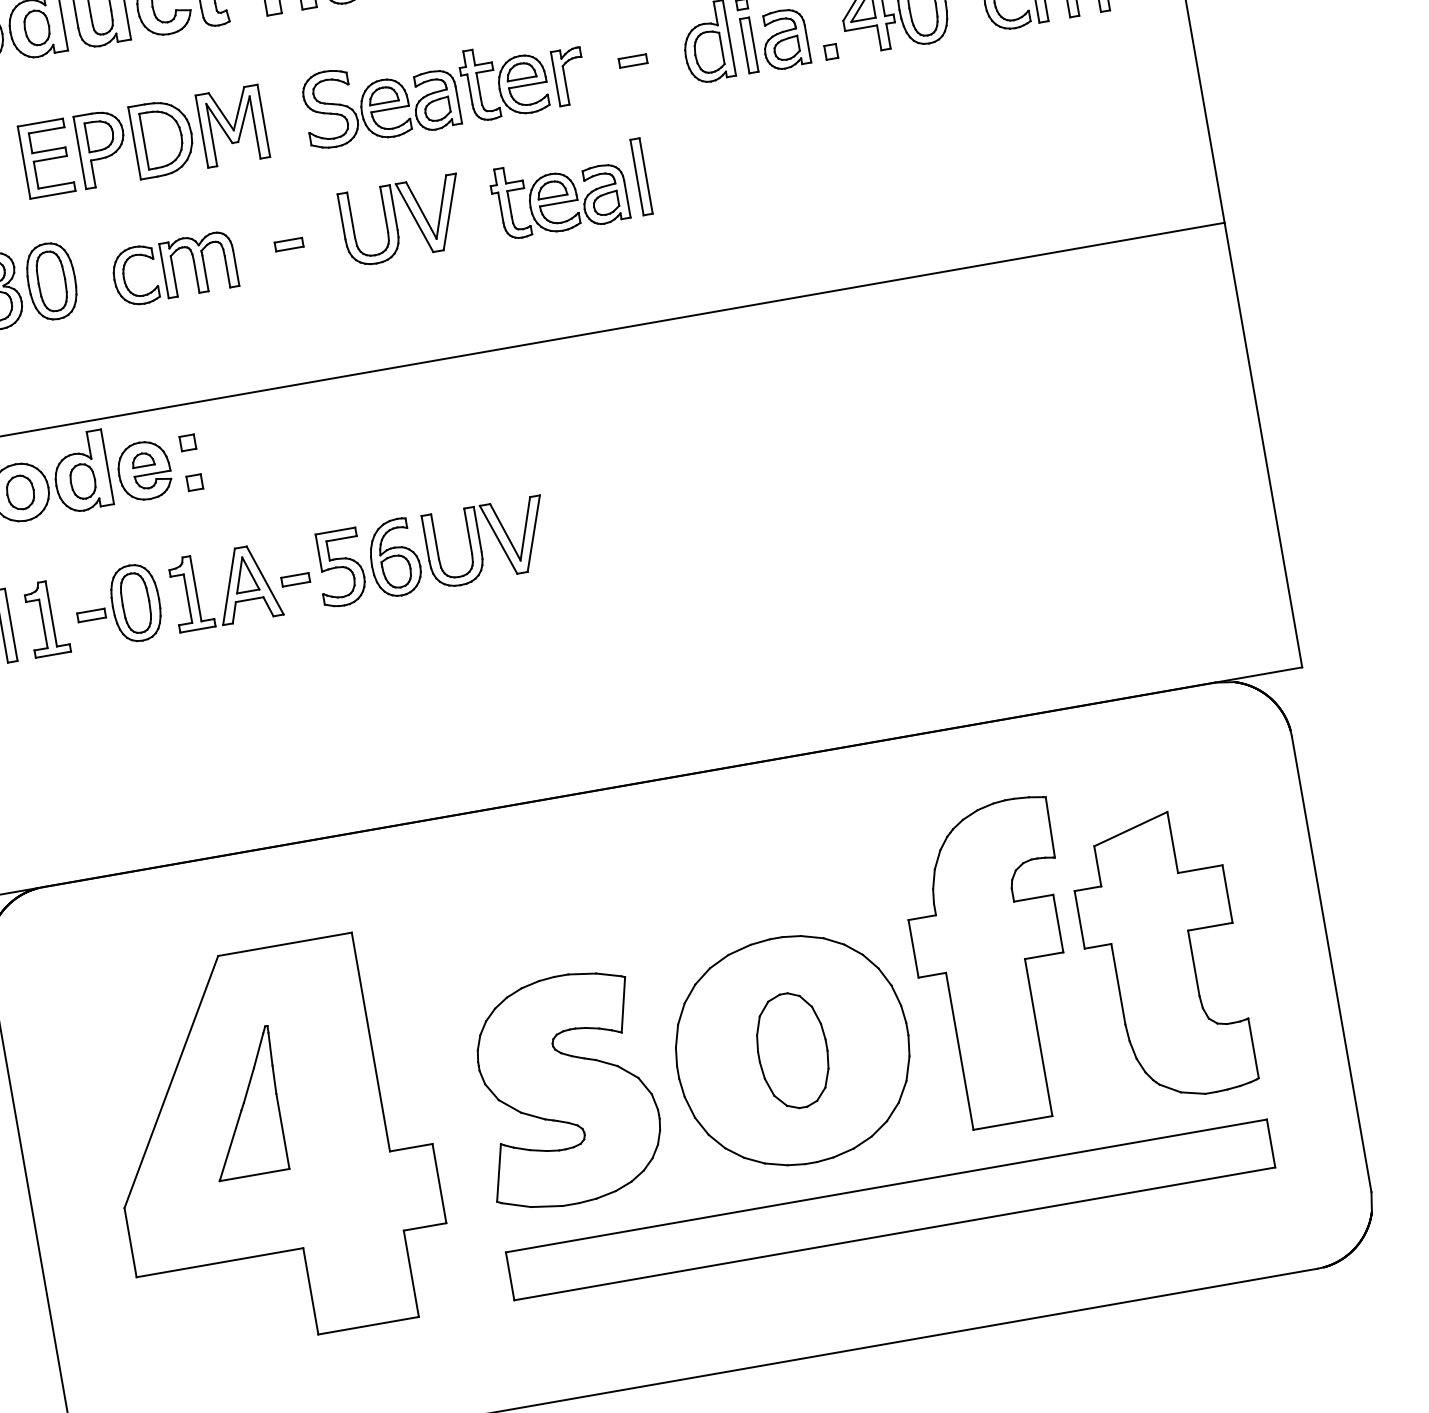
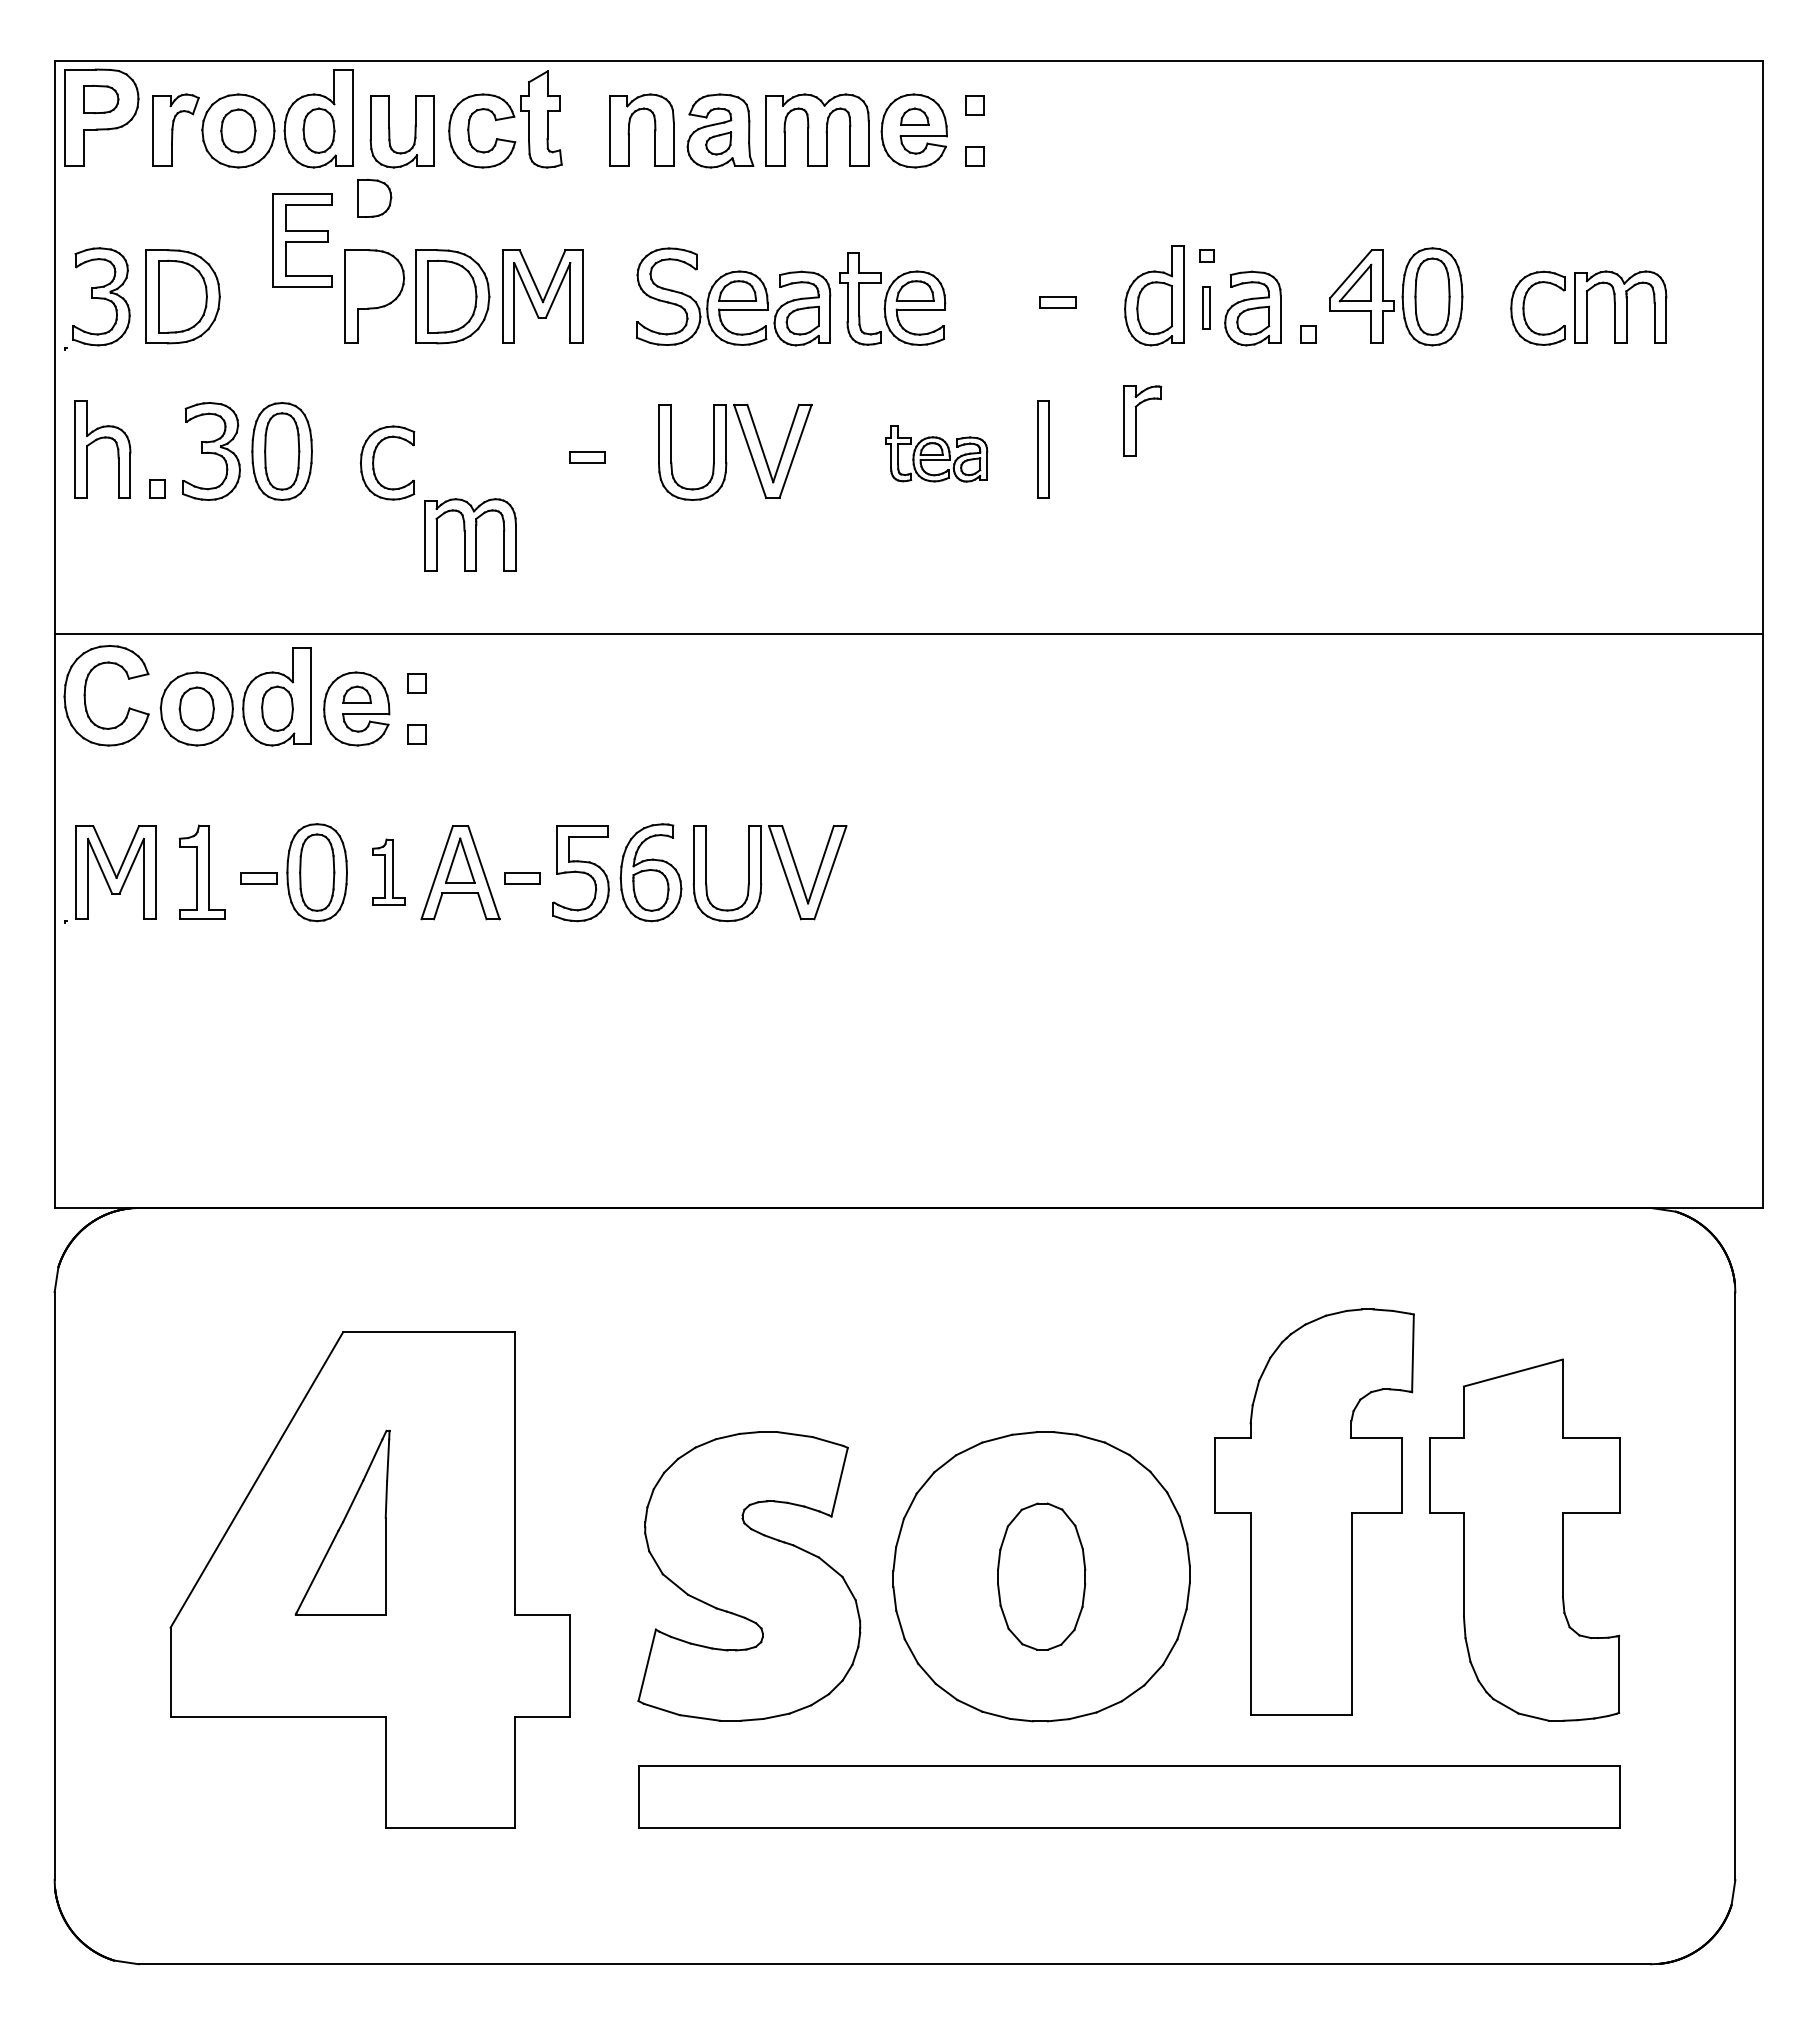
part: (748, 44) -> (1206, 307), size x0.6
part: (569, 76) -> (1142, 420), moved
part: (100, 134) -> (374, 197), moved
part: (46, 158) -> (302, 240), moved
part: (559, 194) -> (936, 453), size x0.6
part: (199, 263) -> (470, 534), moved
part: (191, 592) -> (388, 871), size x0.7

